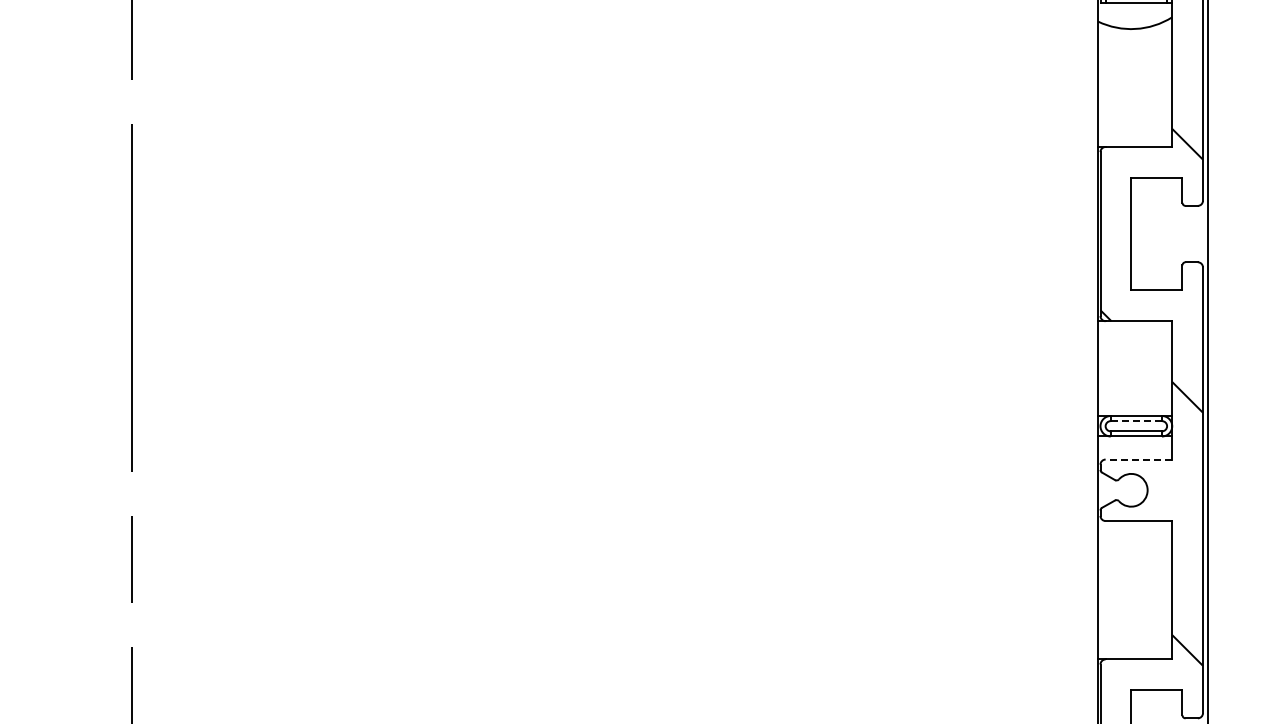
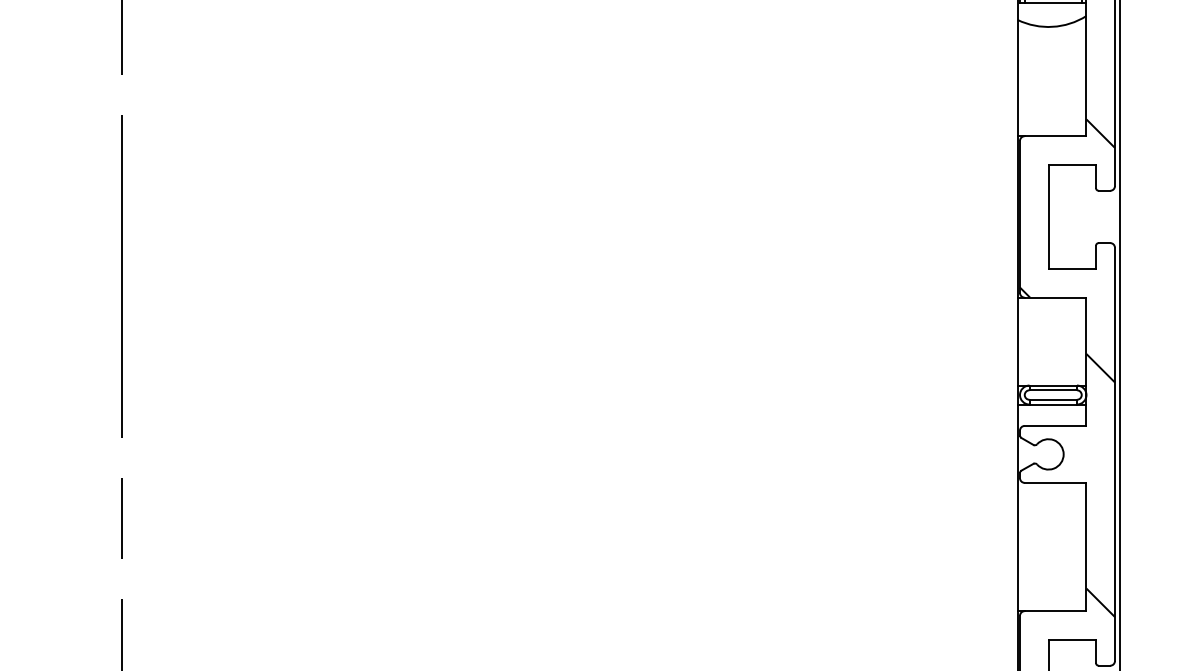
line: (1136, 421) -> (1053, 390), dashed -> solid
line: (1138, 459) -> (1055, 425), dashed -> solid

